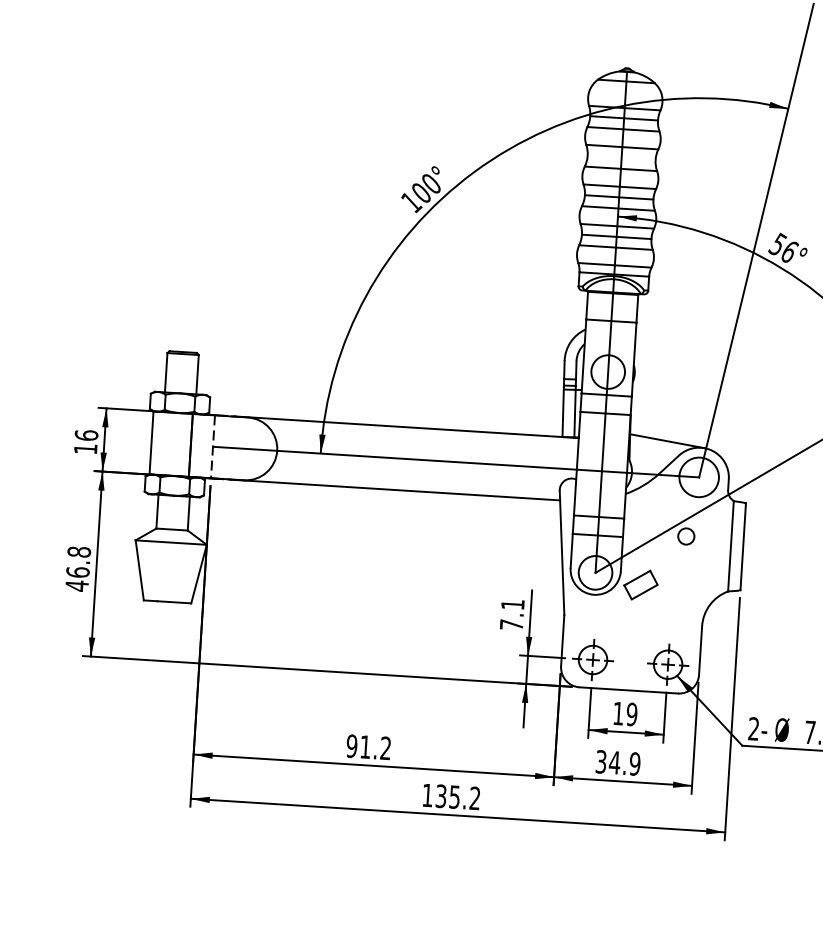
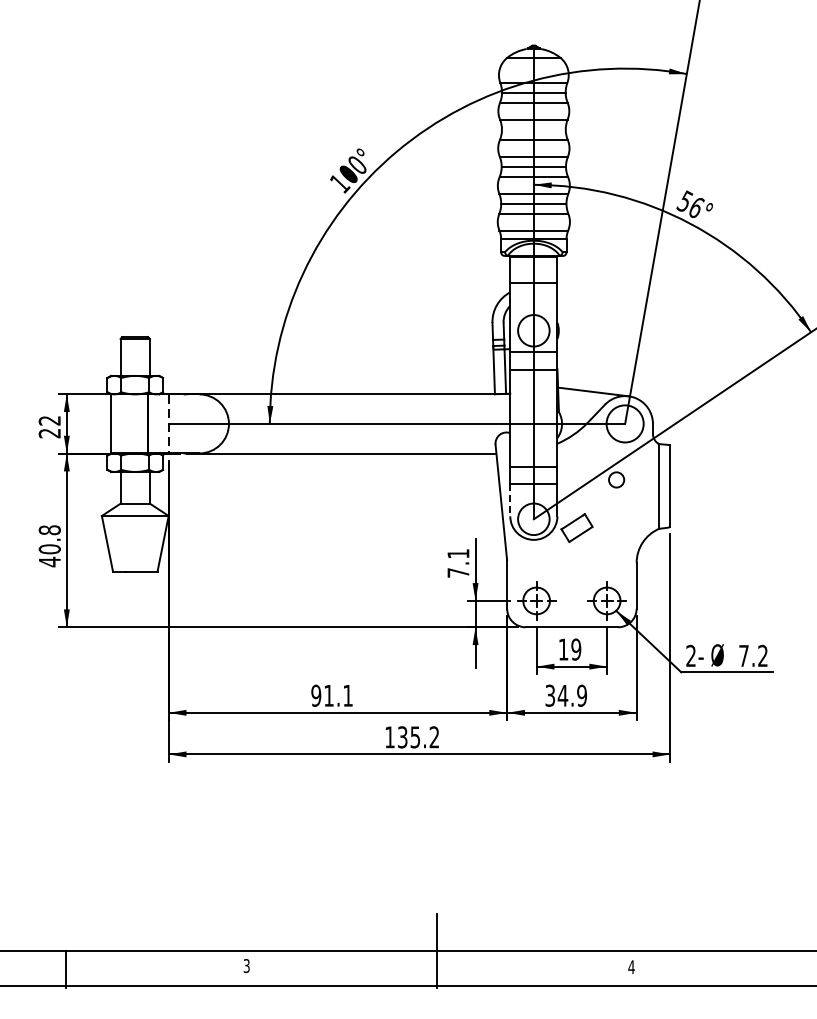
text: (85, 441) -> (49, 426), 16 -> 22
line: (571, 551) -> (510, 500), solid -> dashed
text: (77, 572) -> (49, 549), 46.8 -> 40.8
text: (385, 748) -> (347, 695), 91.2 -> 91.1

